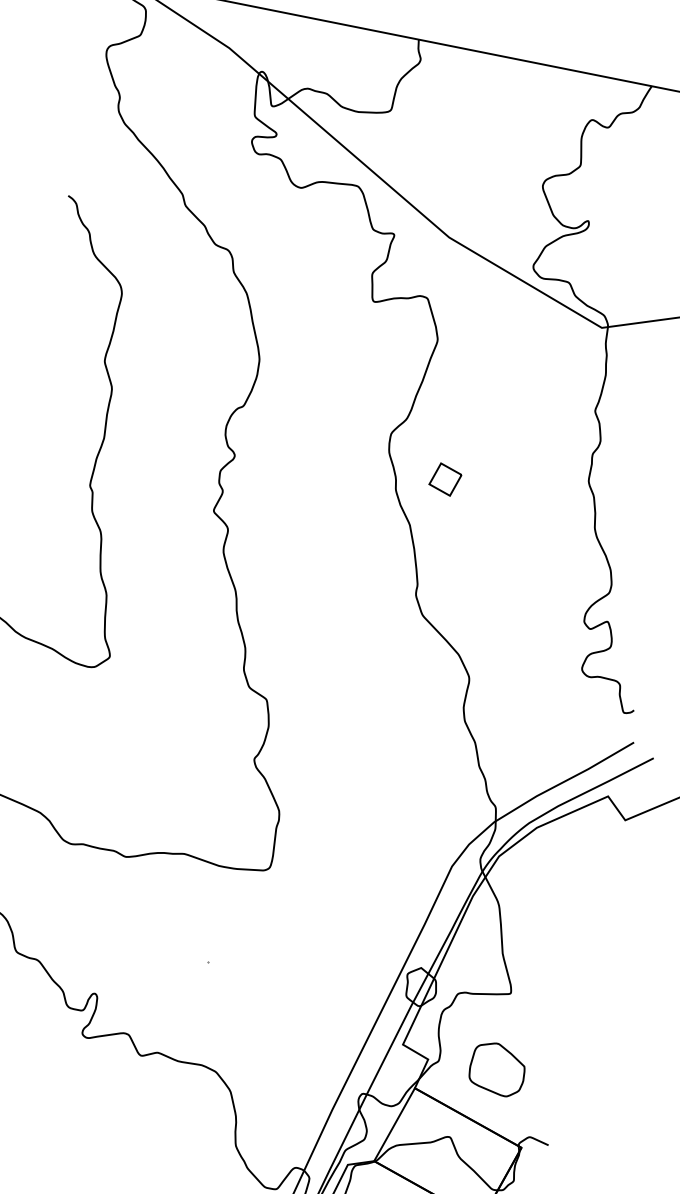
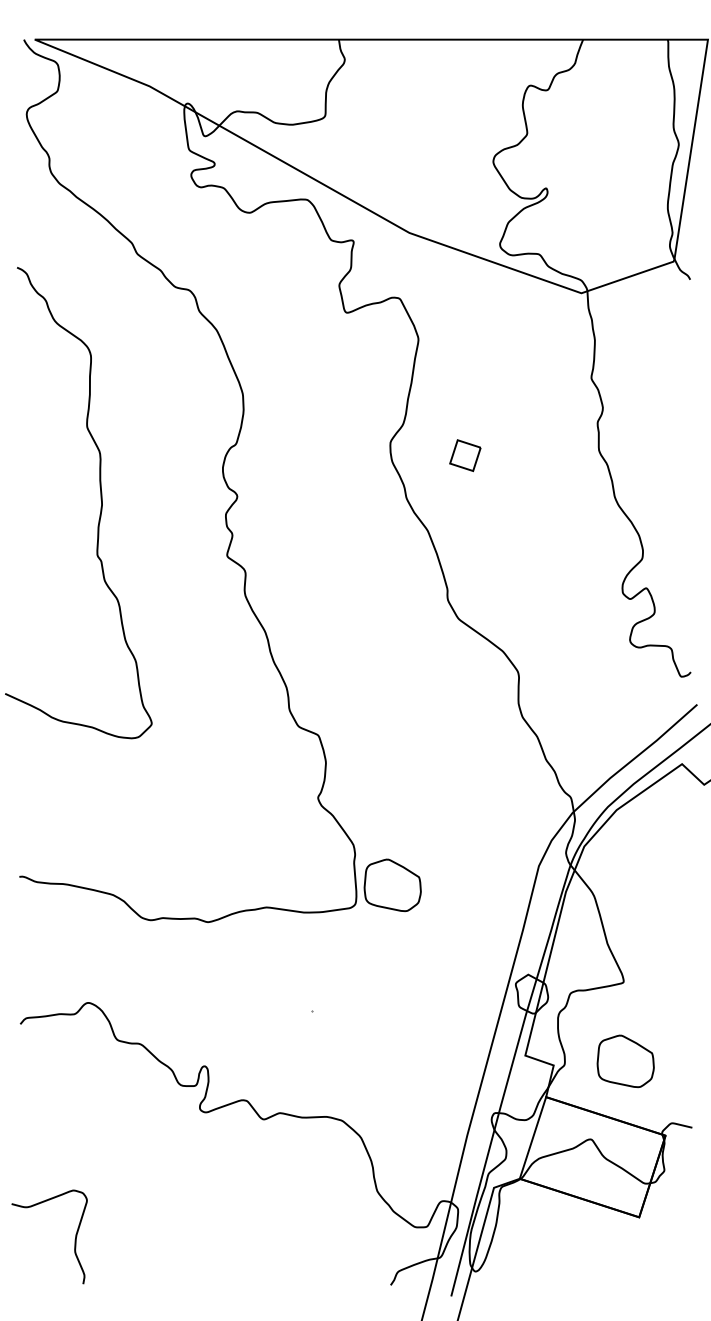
part: (445, 479) -> (465, 455), moved
part: (308, 856) -> (392, 885), added

